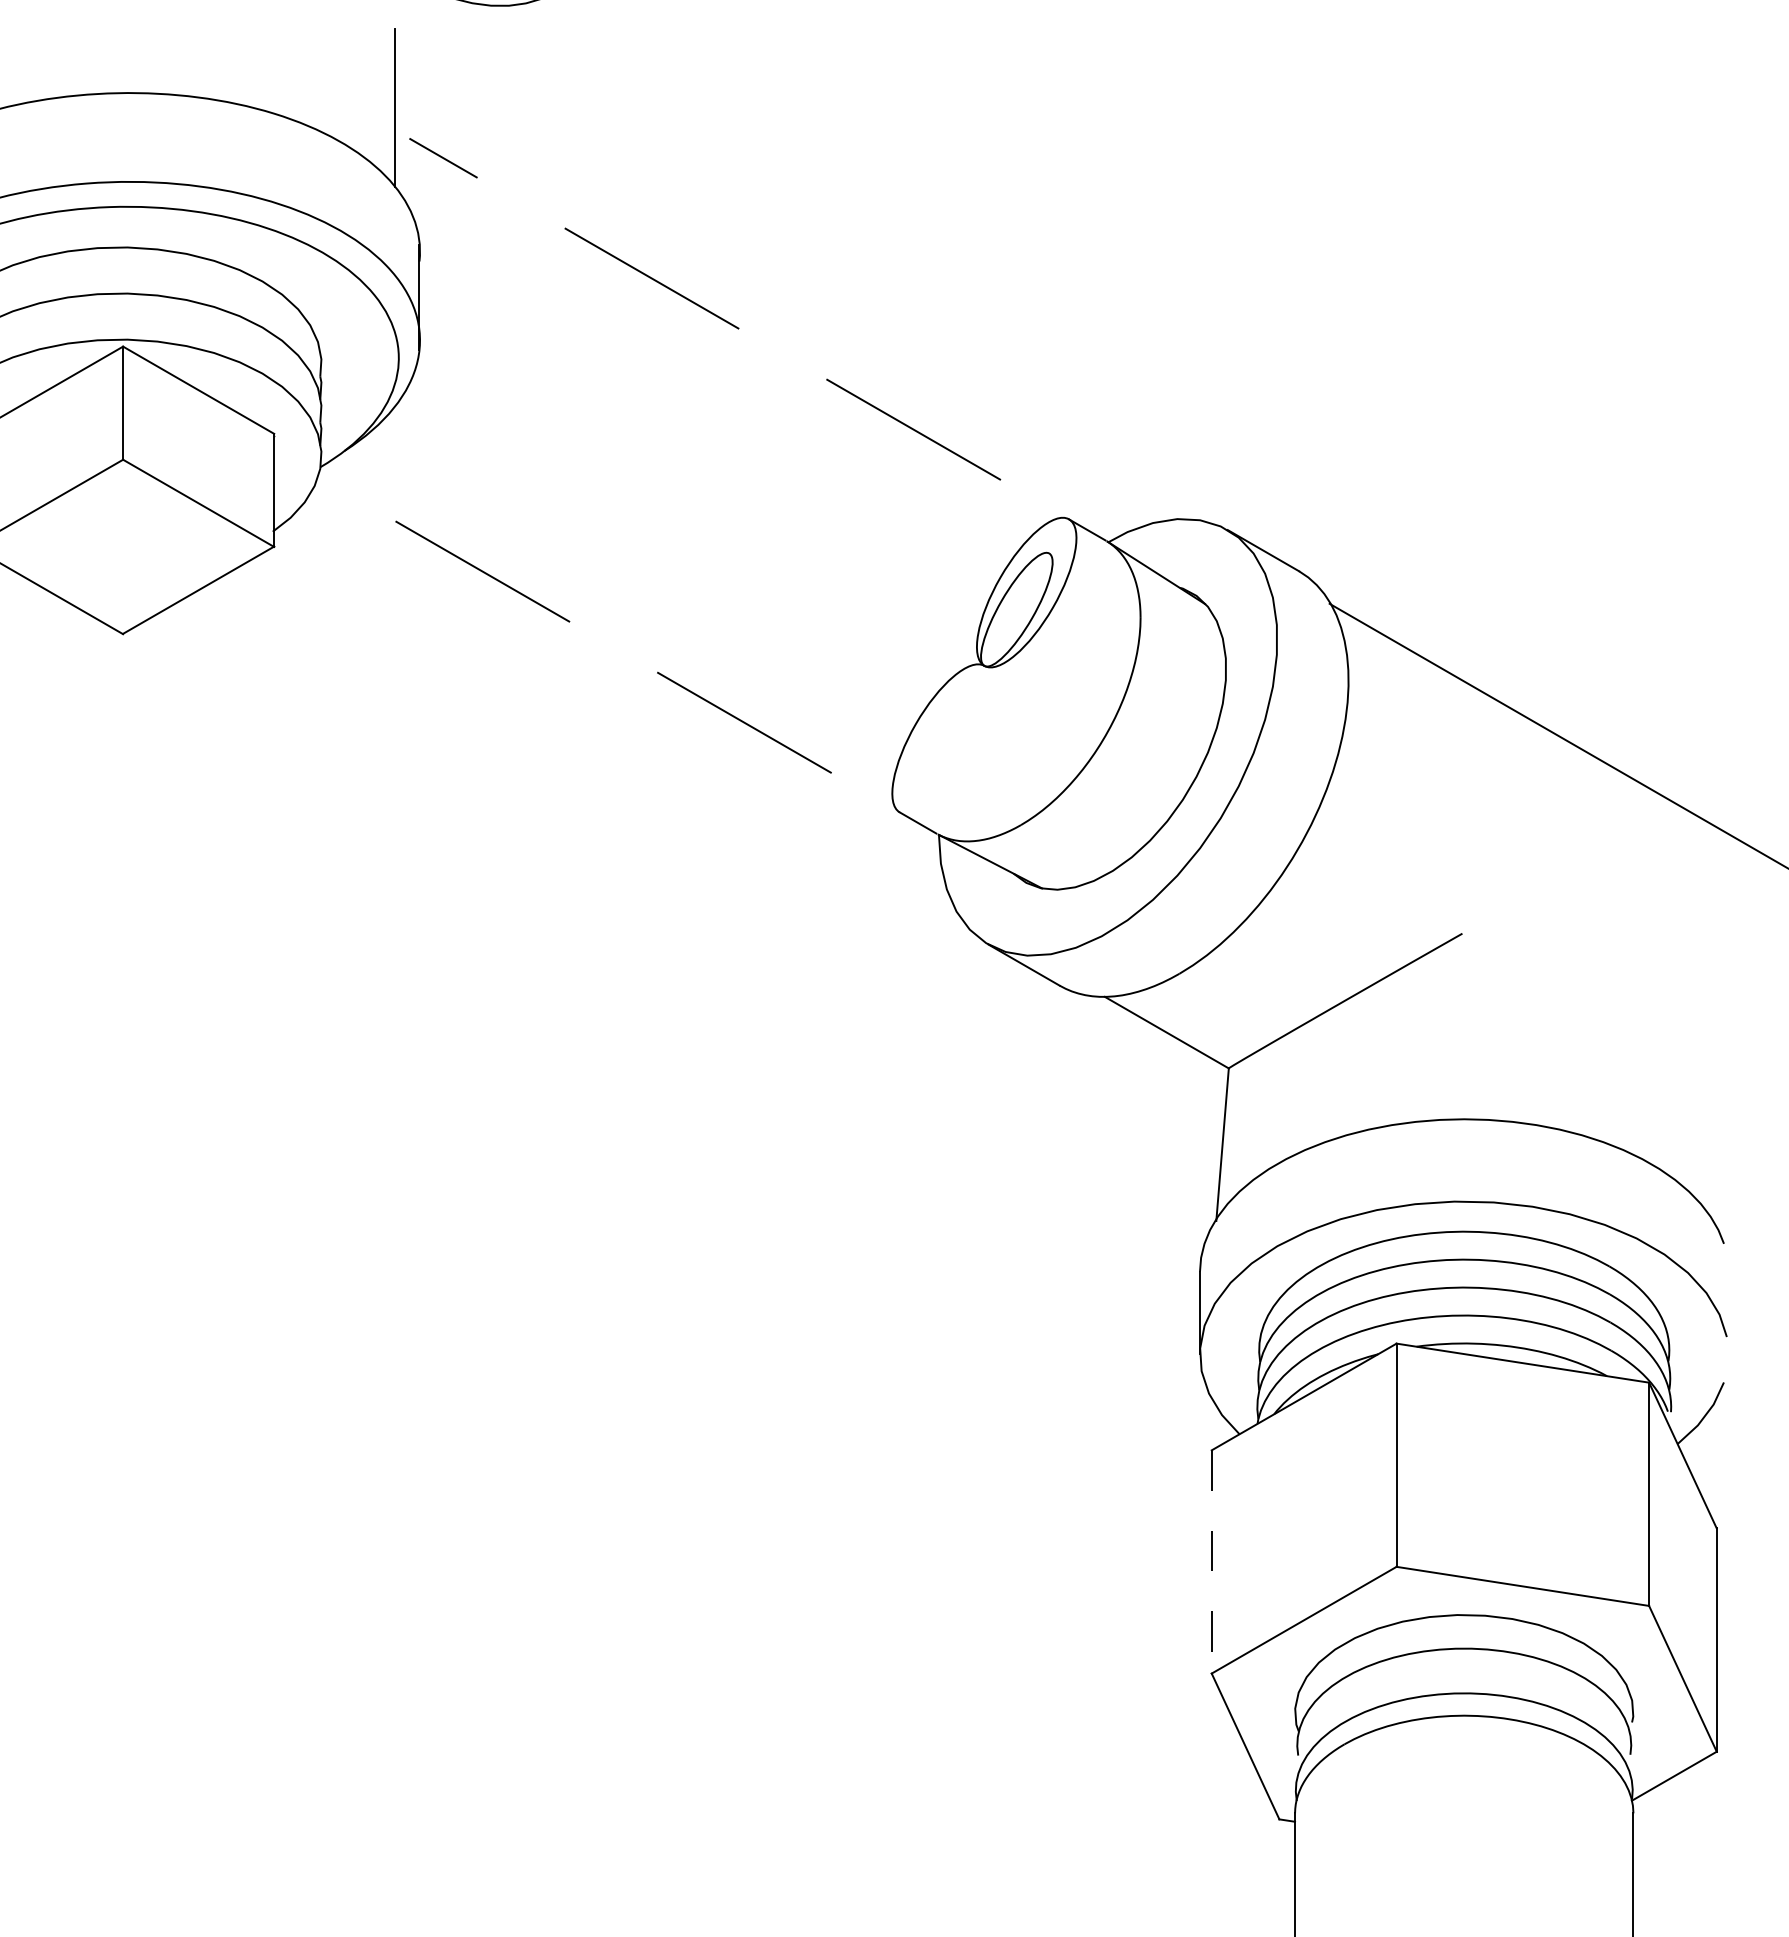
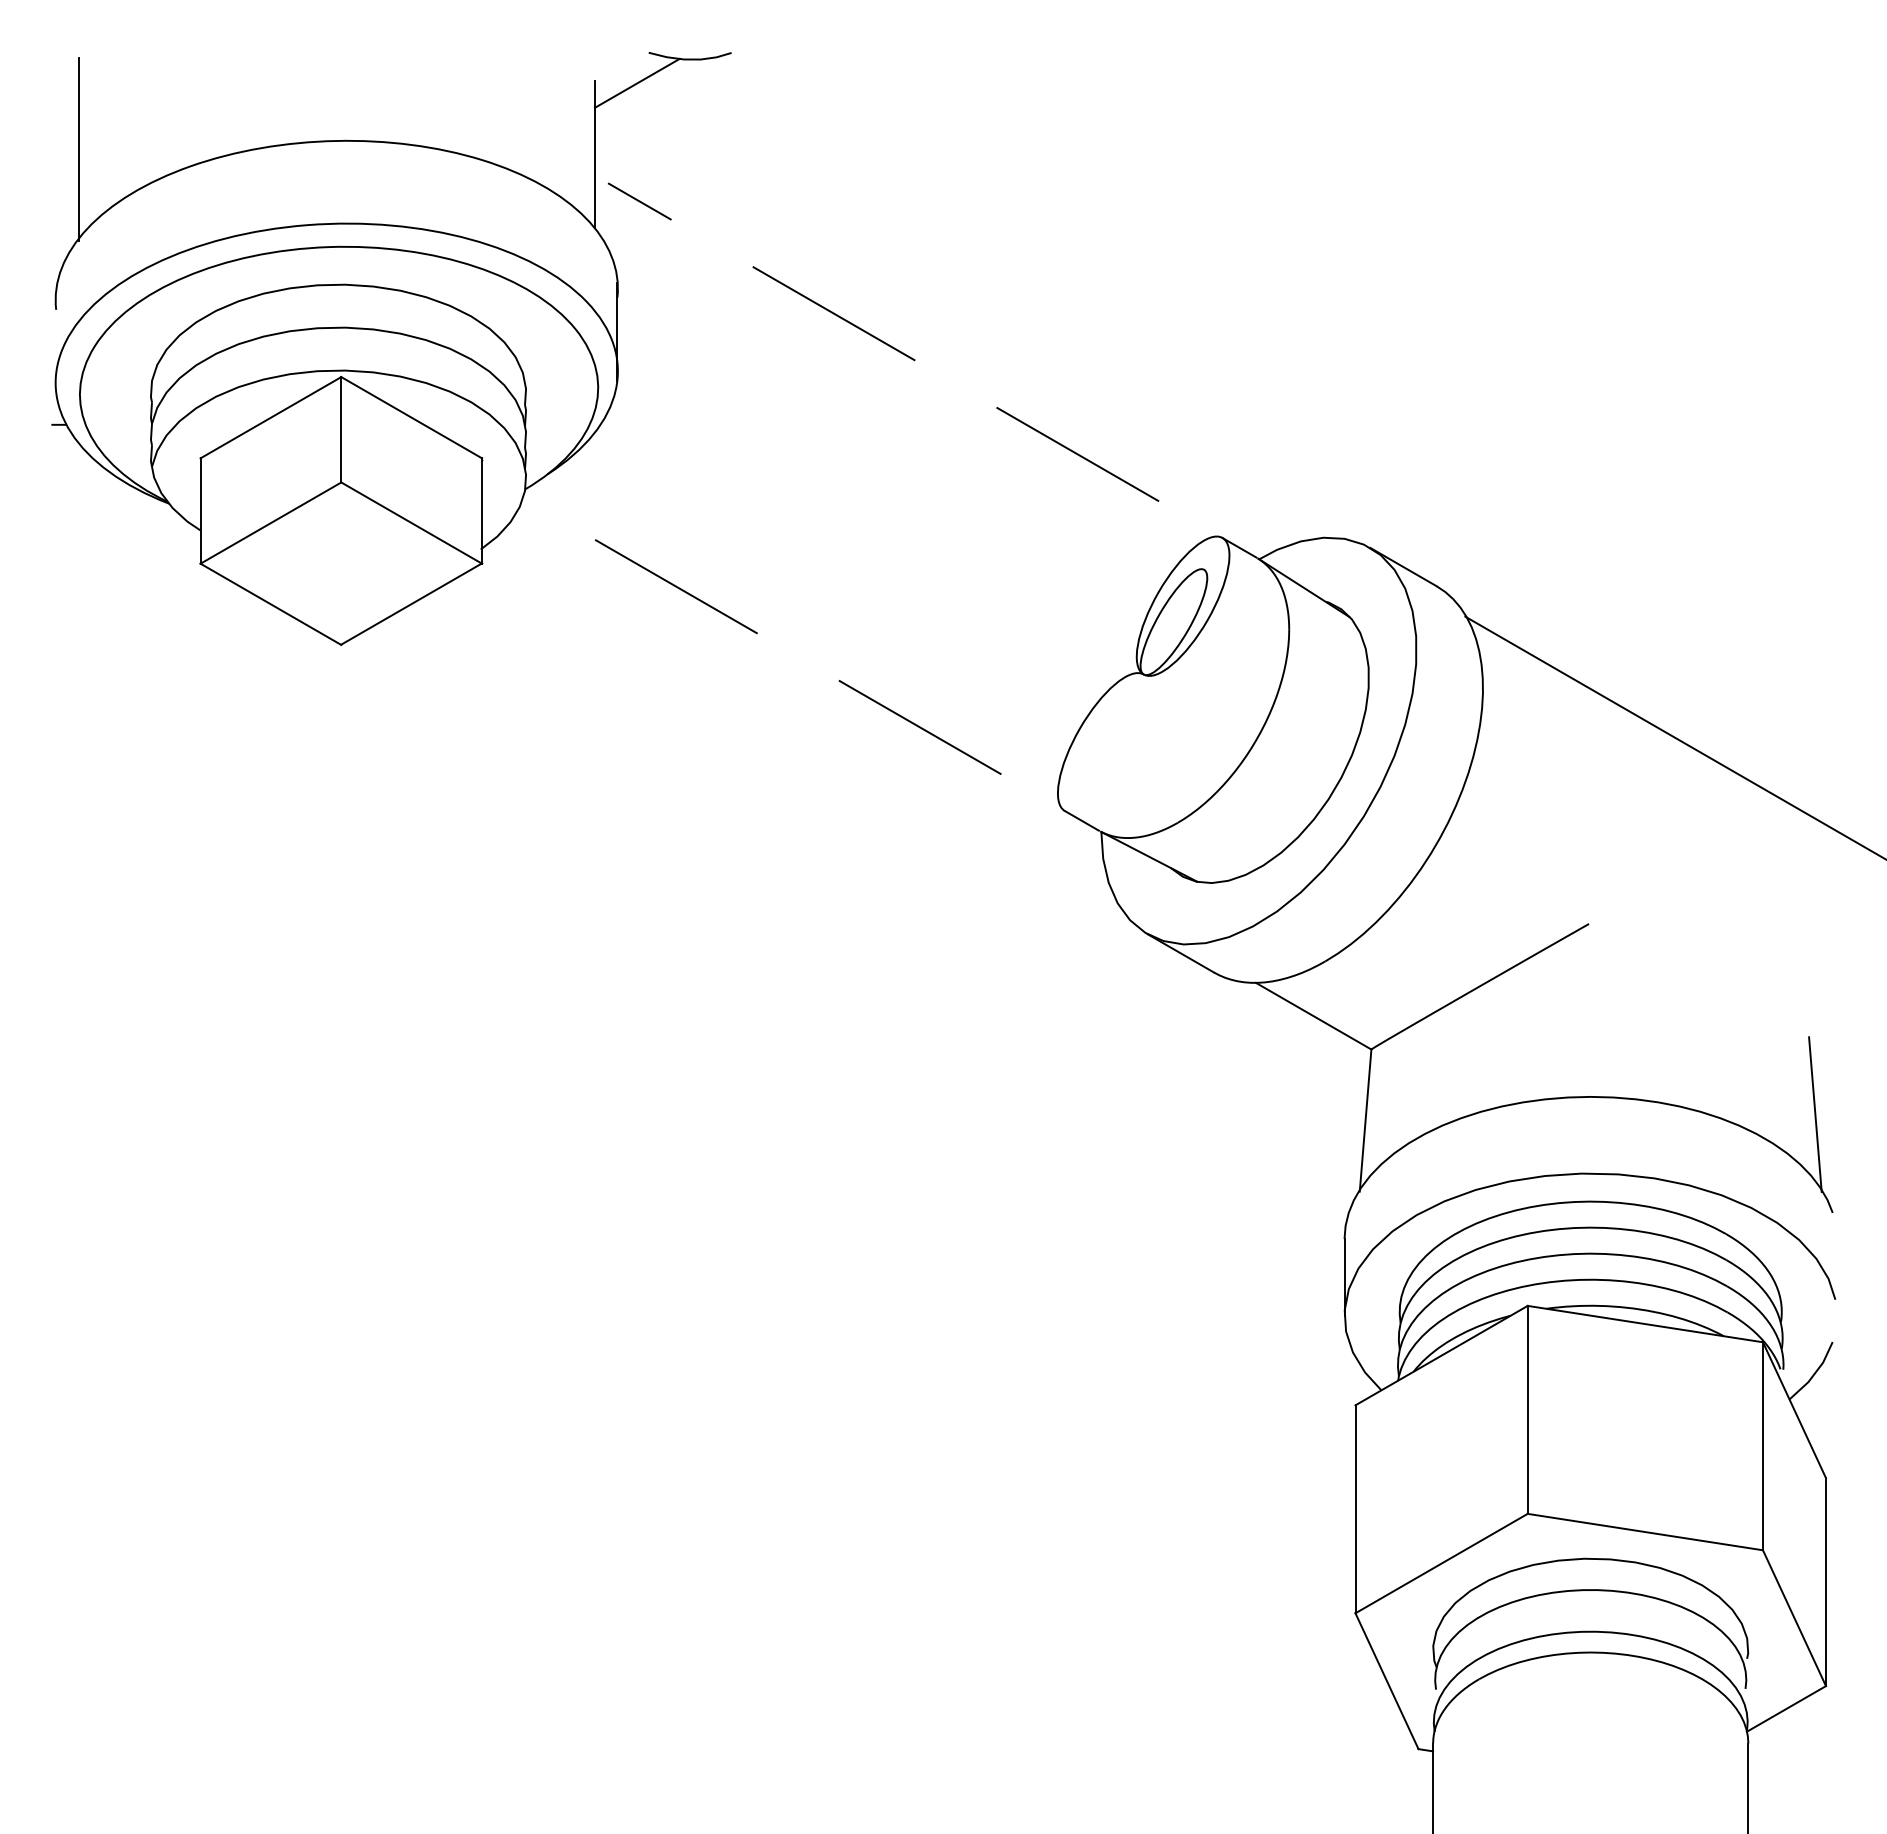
line: (441, 30) -> (637, 82), added
line: (1705, 1138) -> (1815, 1114), added
line: (1211, 1562) -> (1355, 1509), dashed -> solid

